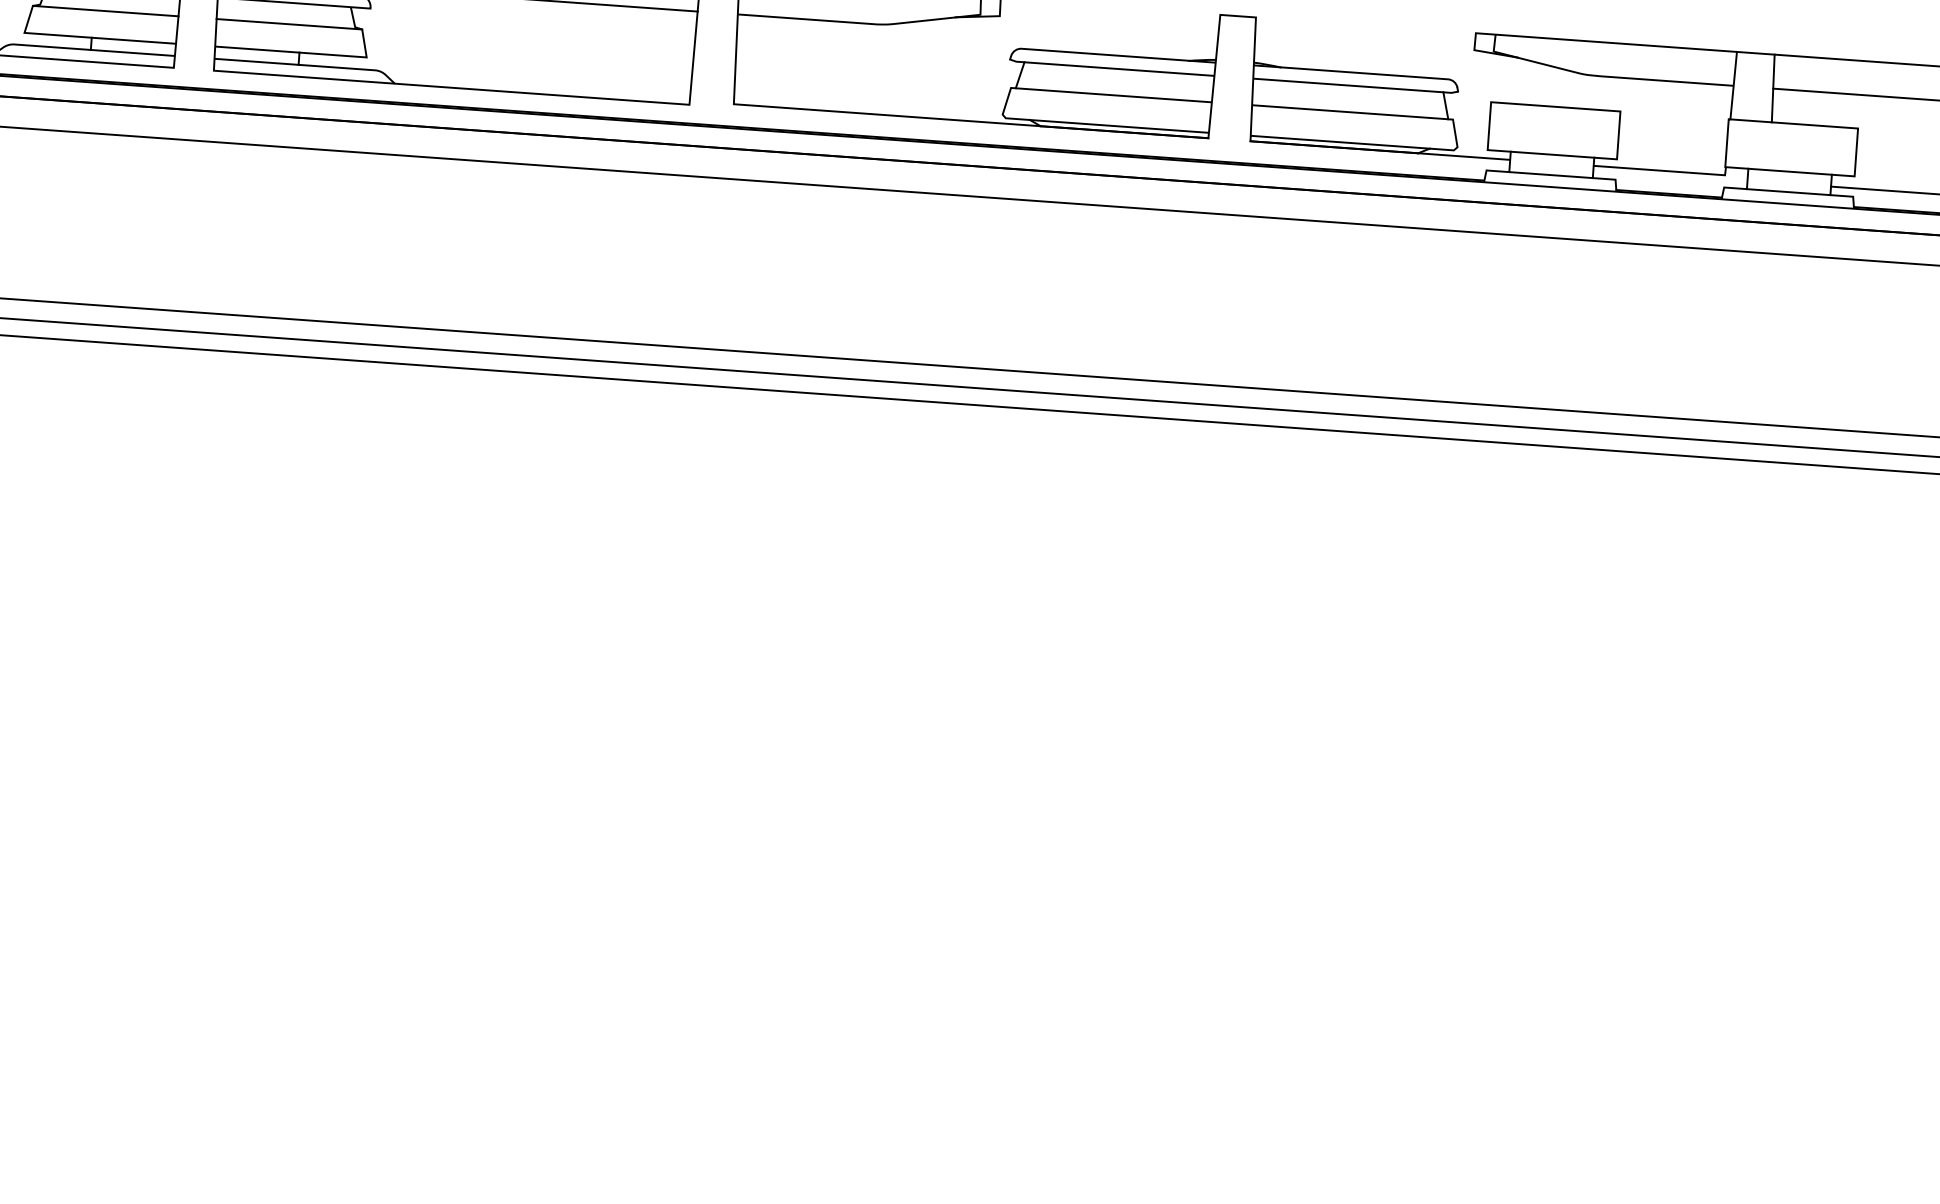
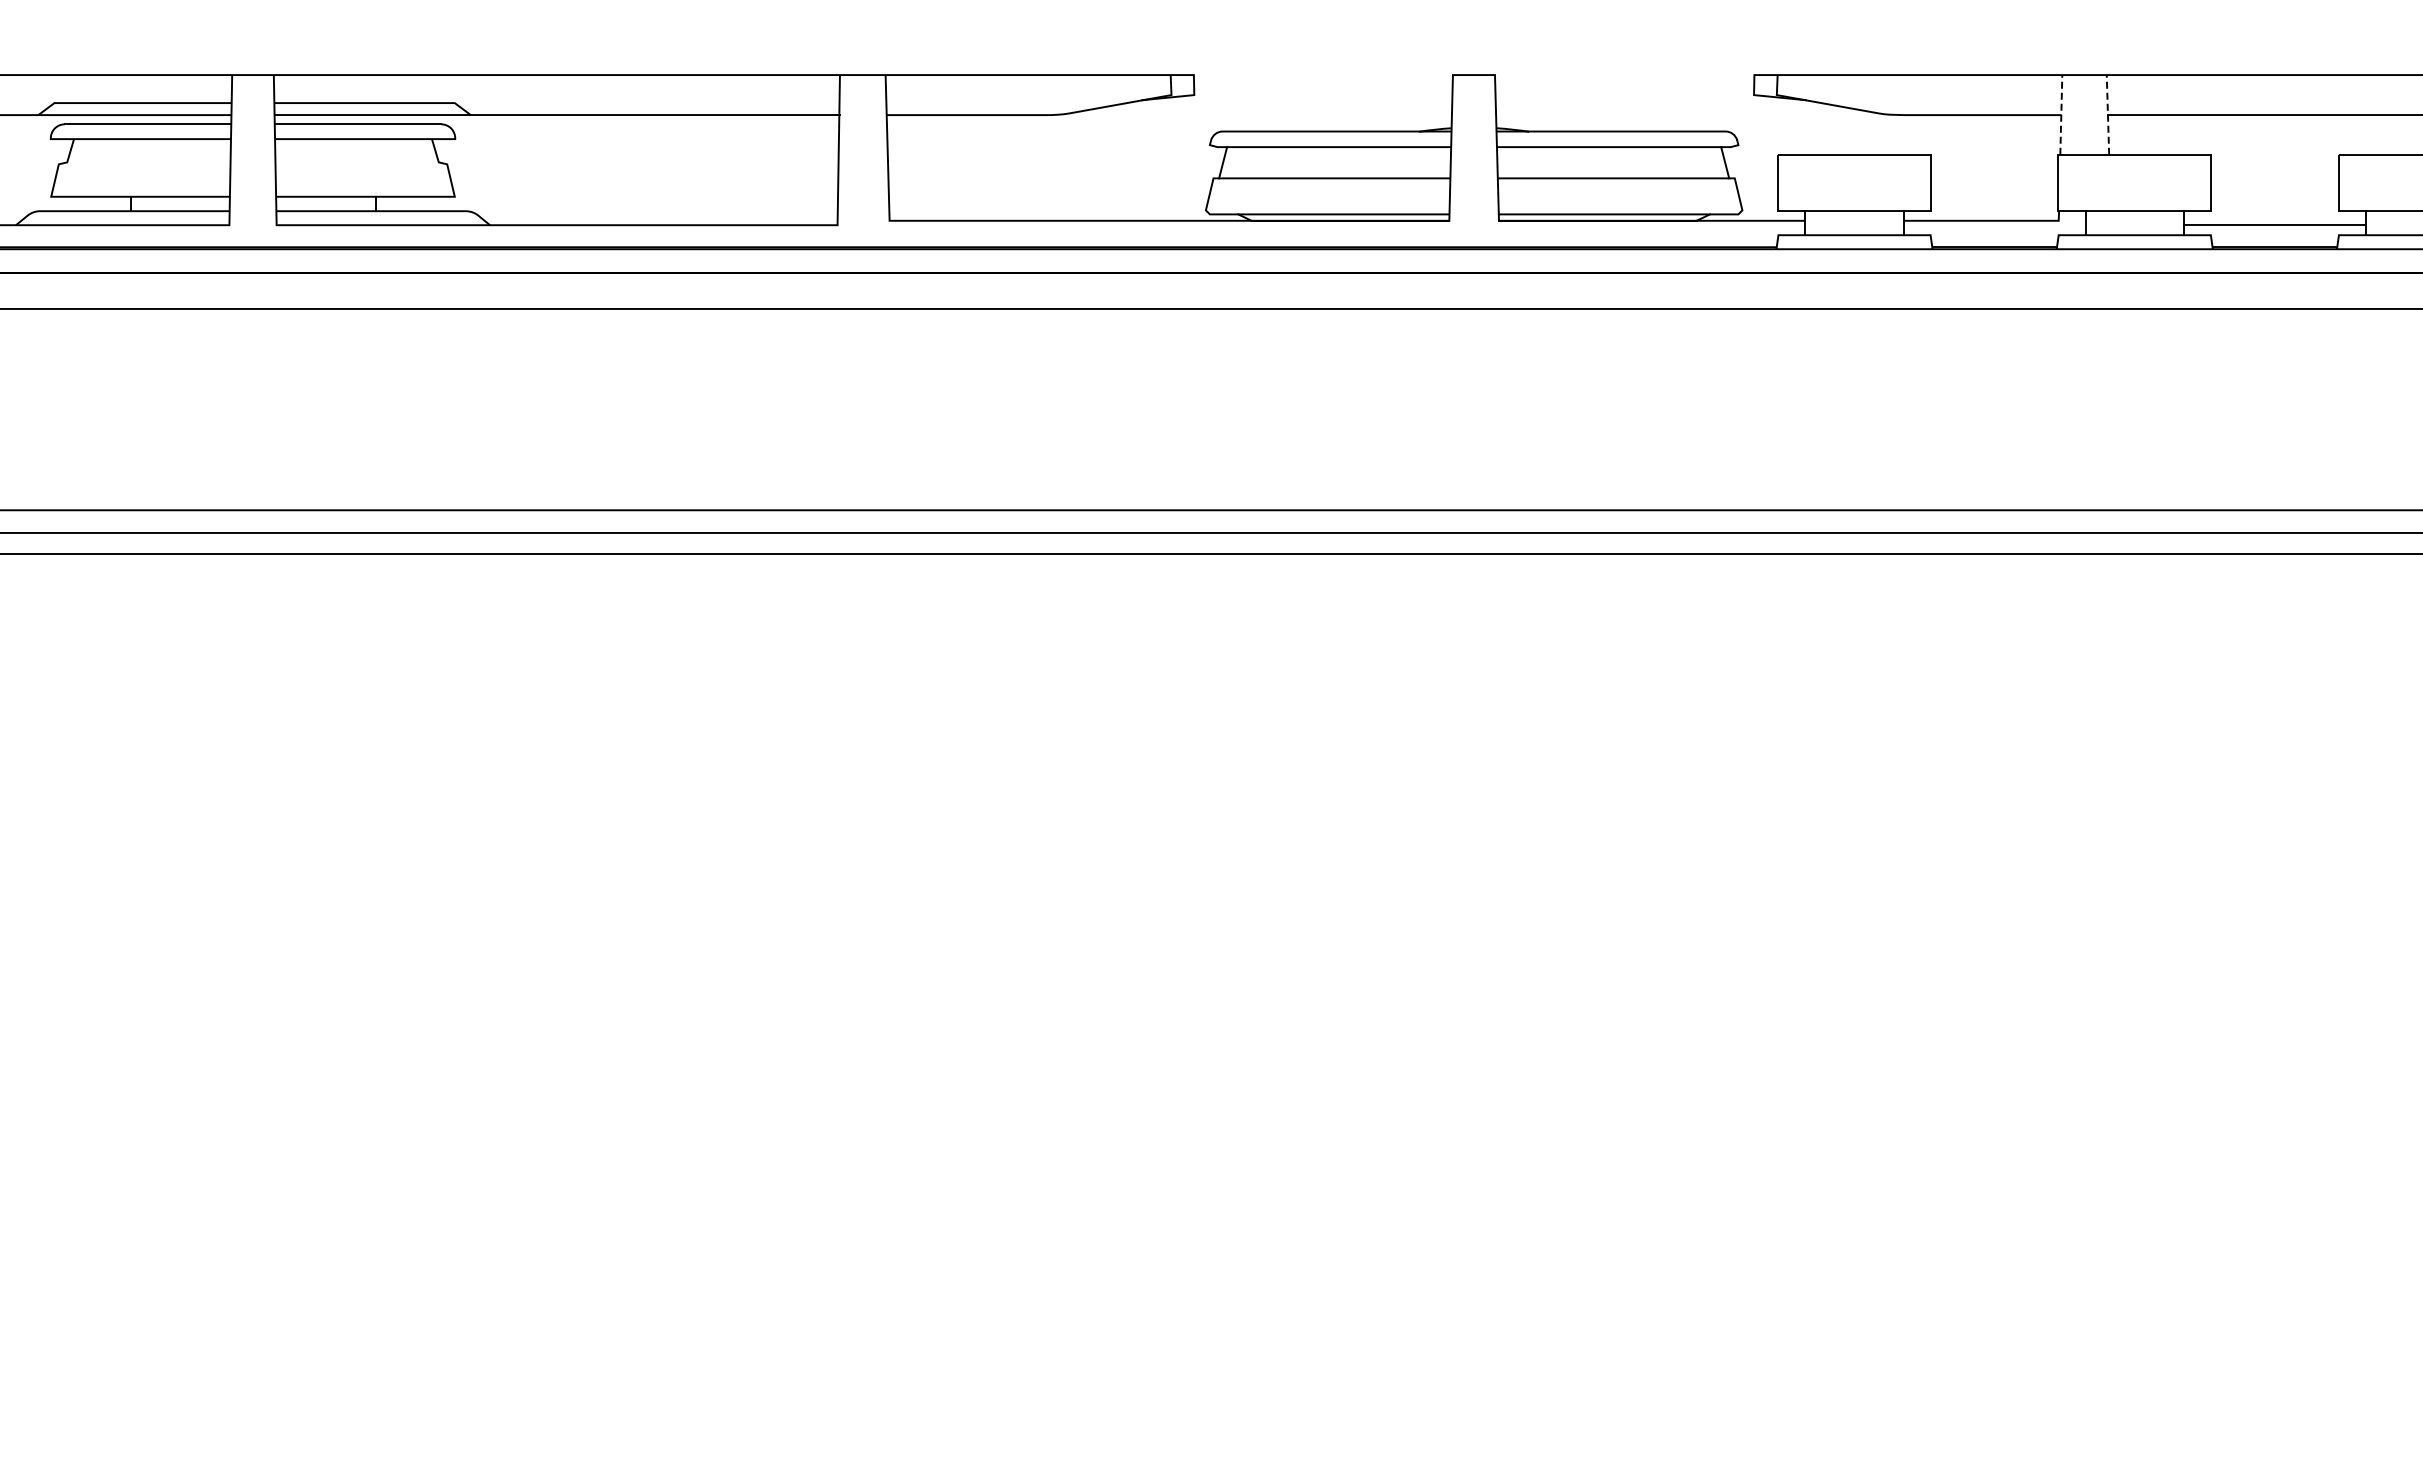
line: (105, 11) -> (144, 164), removed
line: (289, 24) -> (361, 164), removed
line: (1733, 85) -> (2061, 114), solid -> dashed
line: (1772, 88) -> (2107, 114), solid -> dashed

